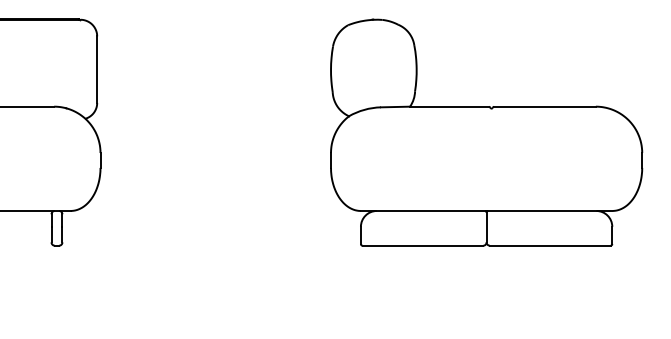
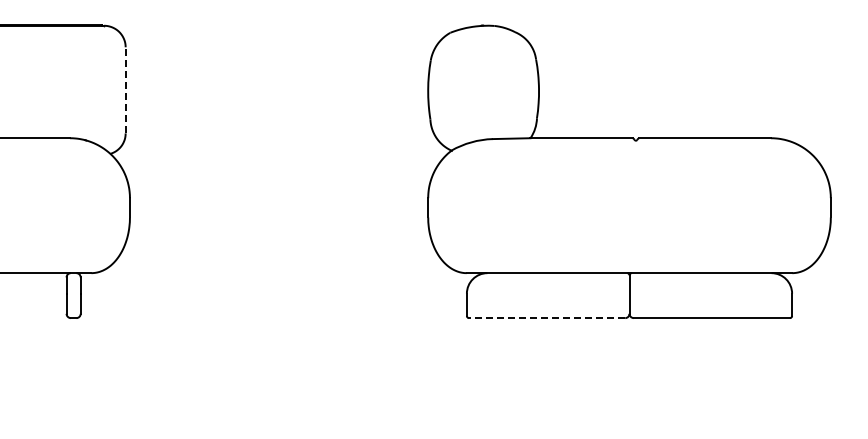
line: (97, 69) -> (125, 89), solid -> dashed
line: (422, 246) -> (546, 318), solid -> dashed

